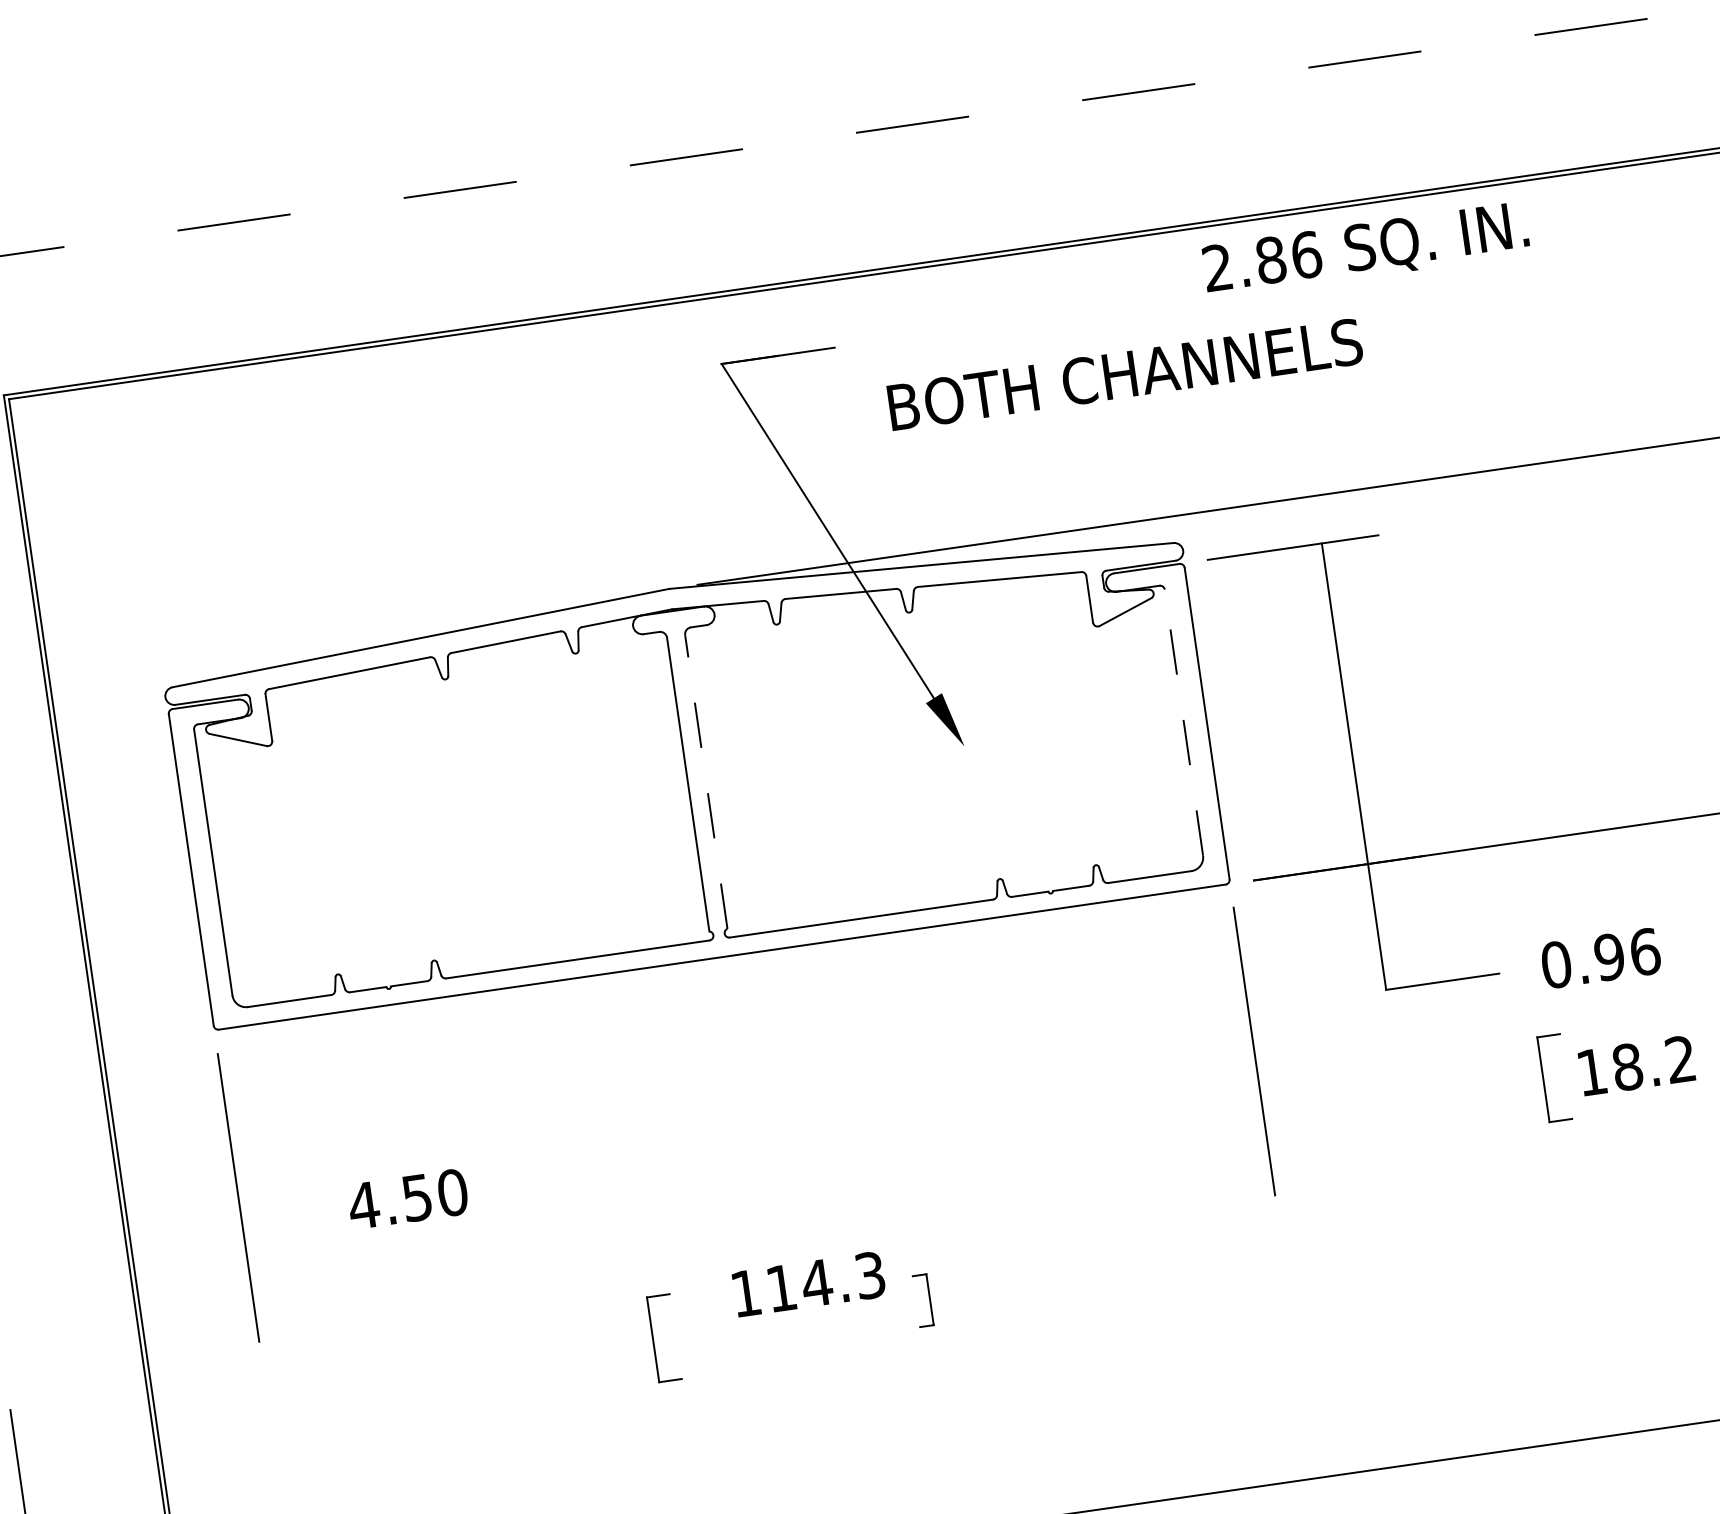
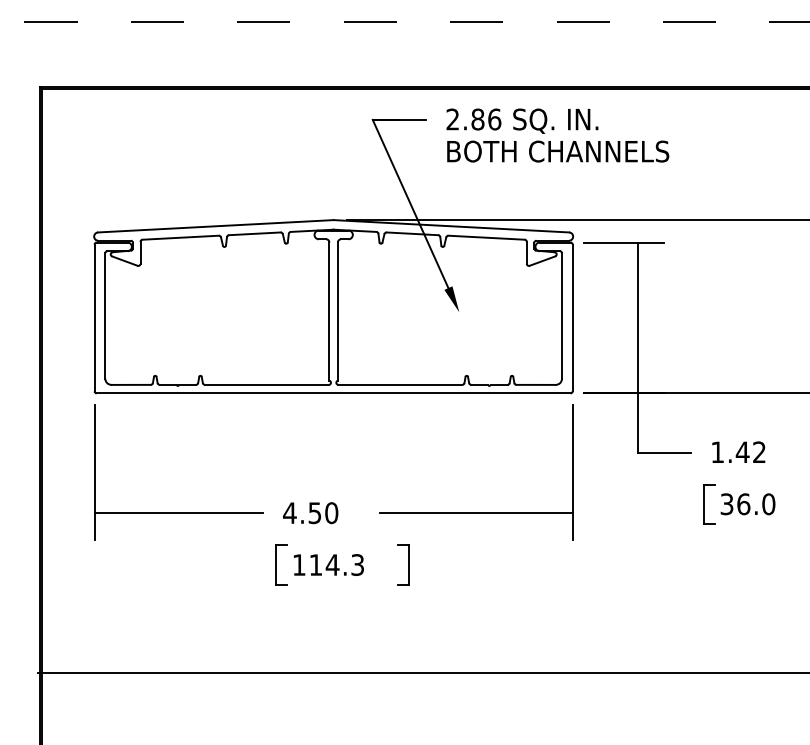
text: (1365, 248) -> (522, 120), moved
line: (1184, 721) -> (562, 315), dashed -> solid
line: (705, 781) -> (337, 311), dashed -> solid
text: (1600, 958) -> (738, 452), 0.96 -> 1.42
text: (1635, 1066) -> (747, 504), 18.2 -> 36.0
line: (1062, 1168) -> (476, 513), added
text: (407, 1200) -> (310, 513), moved
line: (429, 1259) -> (178, 513), added
text: (808, 1283) -> (328, 564), moved
part: (923, 1299) -> (403, 564), size x1.67

